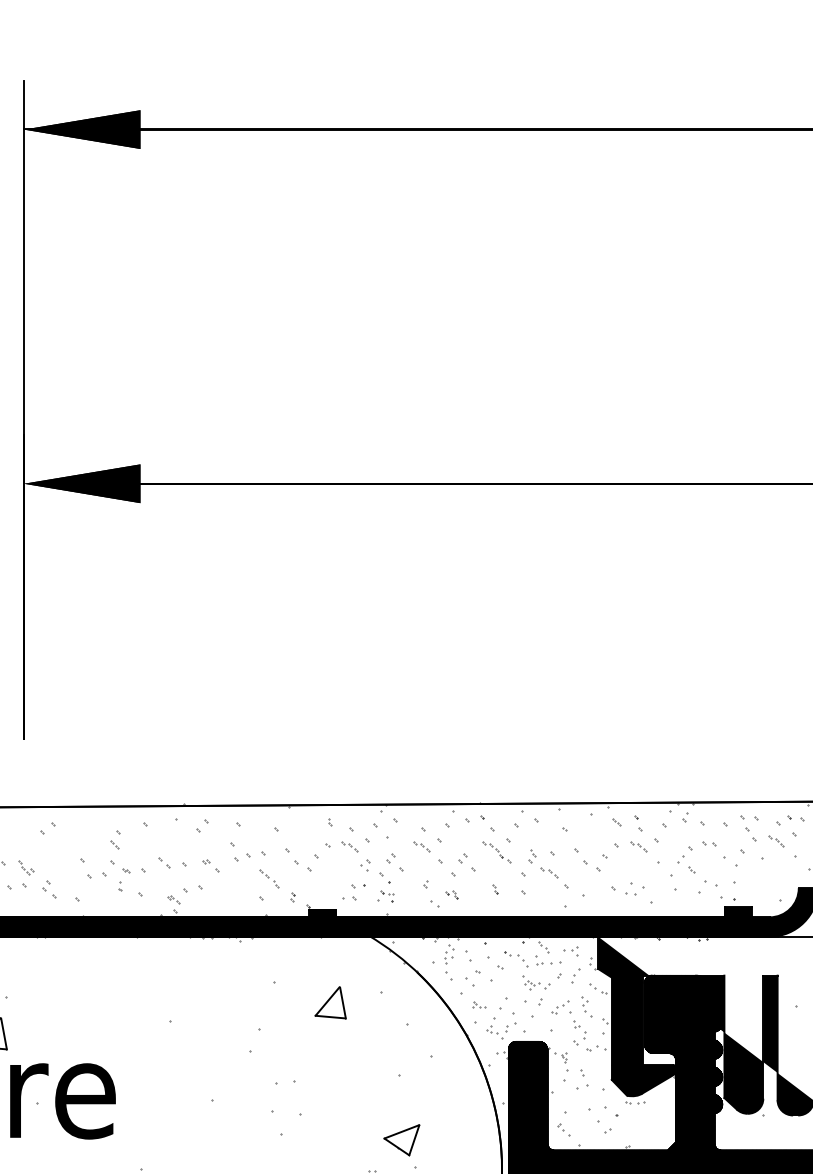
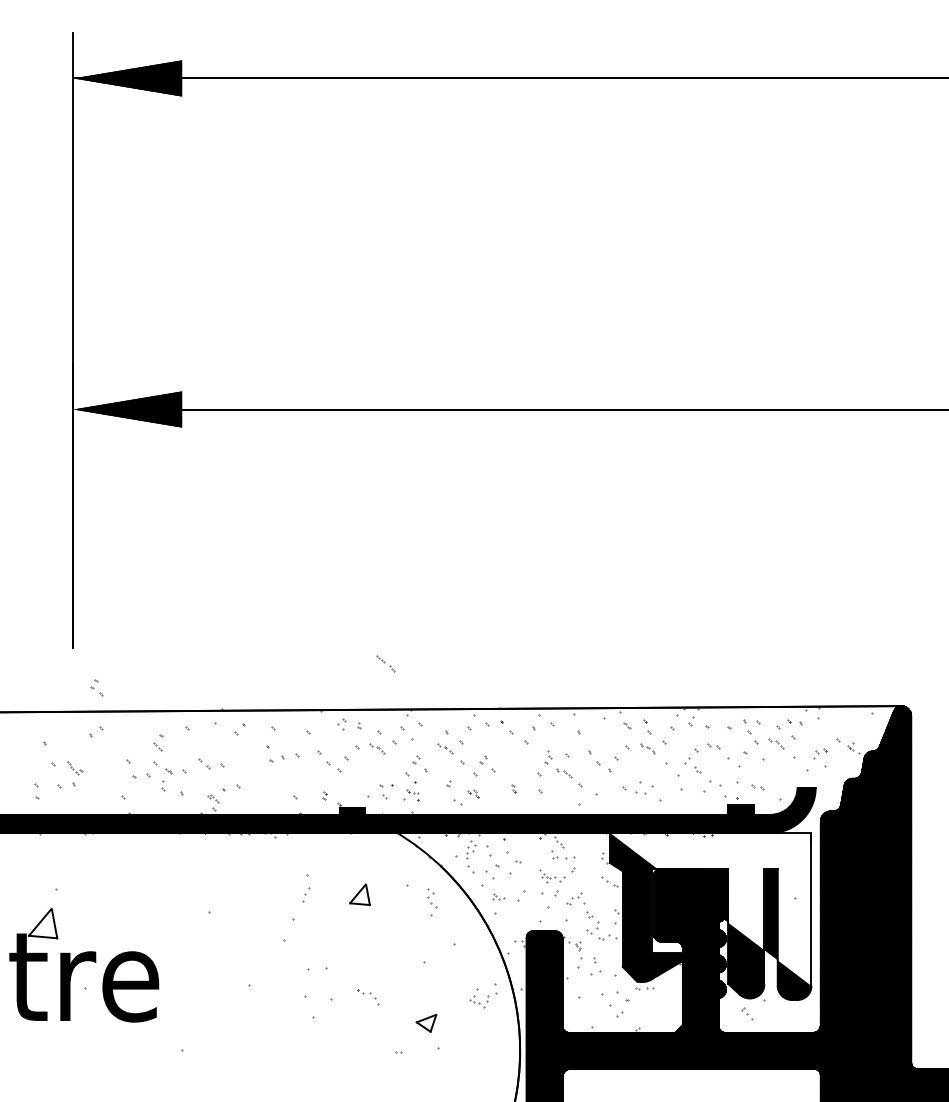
part: (496, 851) -> (514, 753), removed
part: (210, 865) -> (247, 766), removed
part: (365, 865) -> (341, 724), moved
part: (269, 878) -> (385, 663), moved
part: (755, 888) -> (757, 787), added
part: (48, 889) -> (96, 687), moved
part: (348, 898) -> (376, 797), size x1.6
part: (570, 951) -> (584, 846), removed
part: (516, 959) -> (368, 997), moved
part: (576, 975) -> (306, 894), moved
part: (330, 1002) -> (359, 894), size x0.7
part: (586, 1006) -> (432, 898), moved
part: (501, 1025) -> (483, 995), moved
part: (563, 1129) -> (747, 1013), moved
part: (401, 1140) -> (426, 1023), size x0.6

